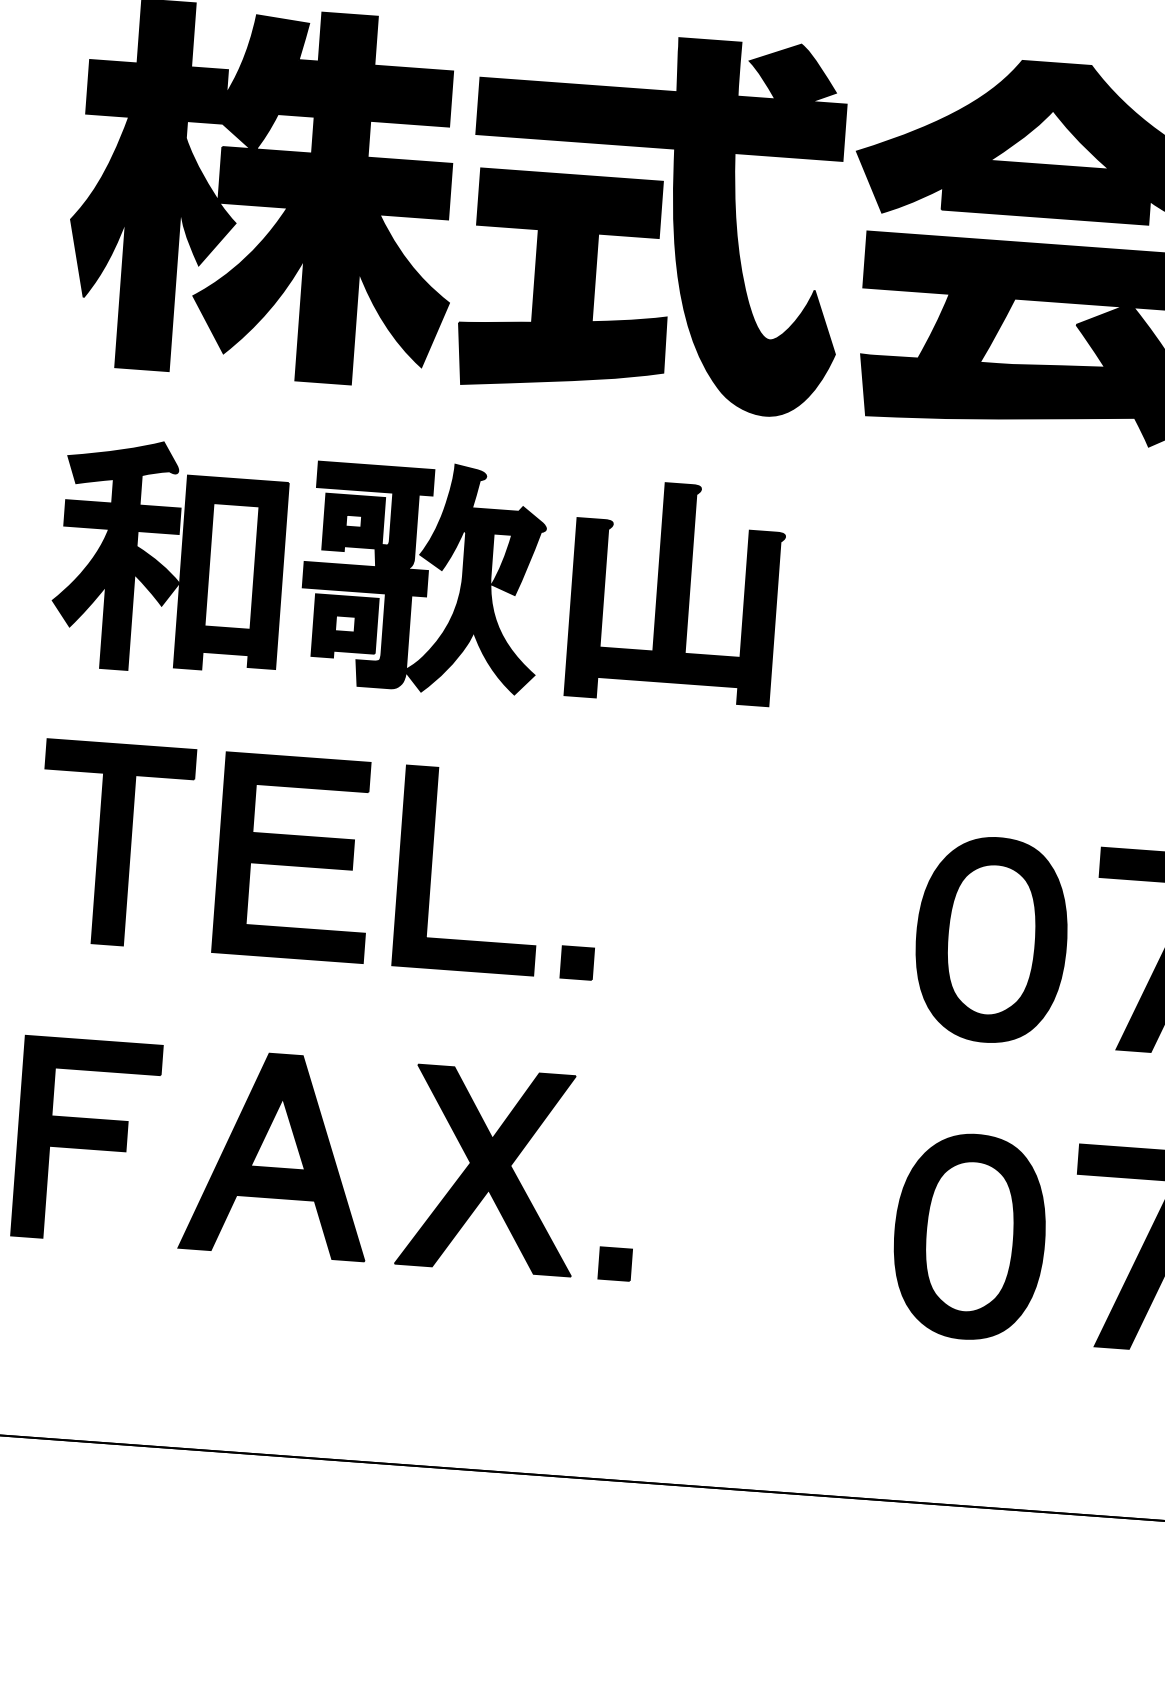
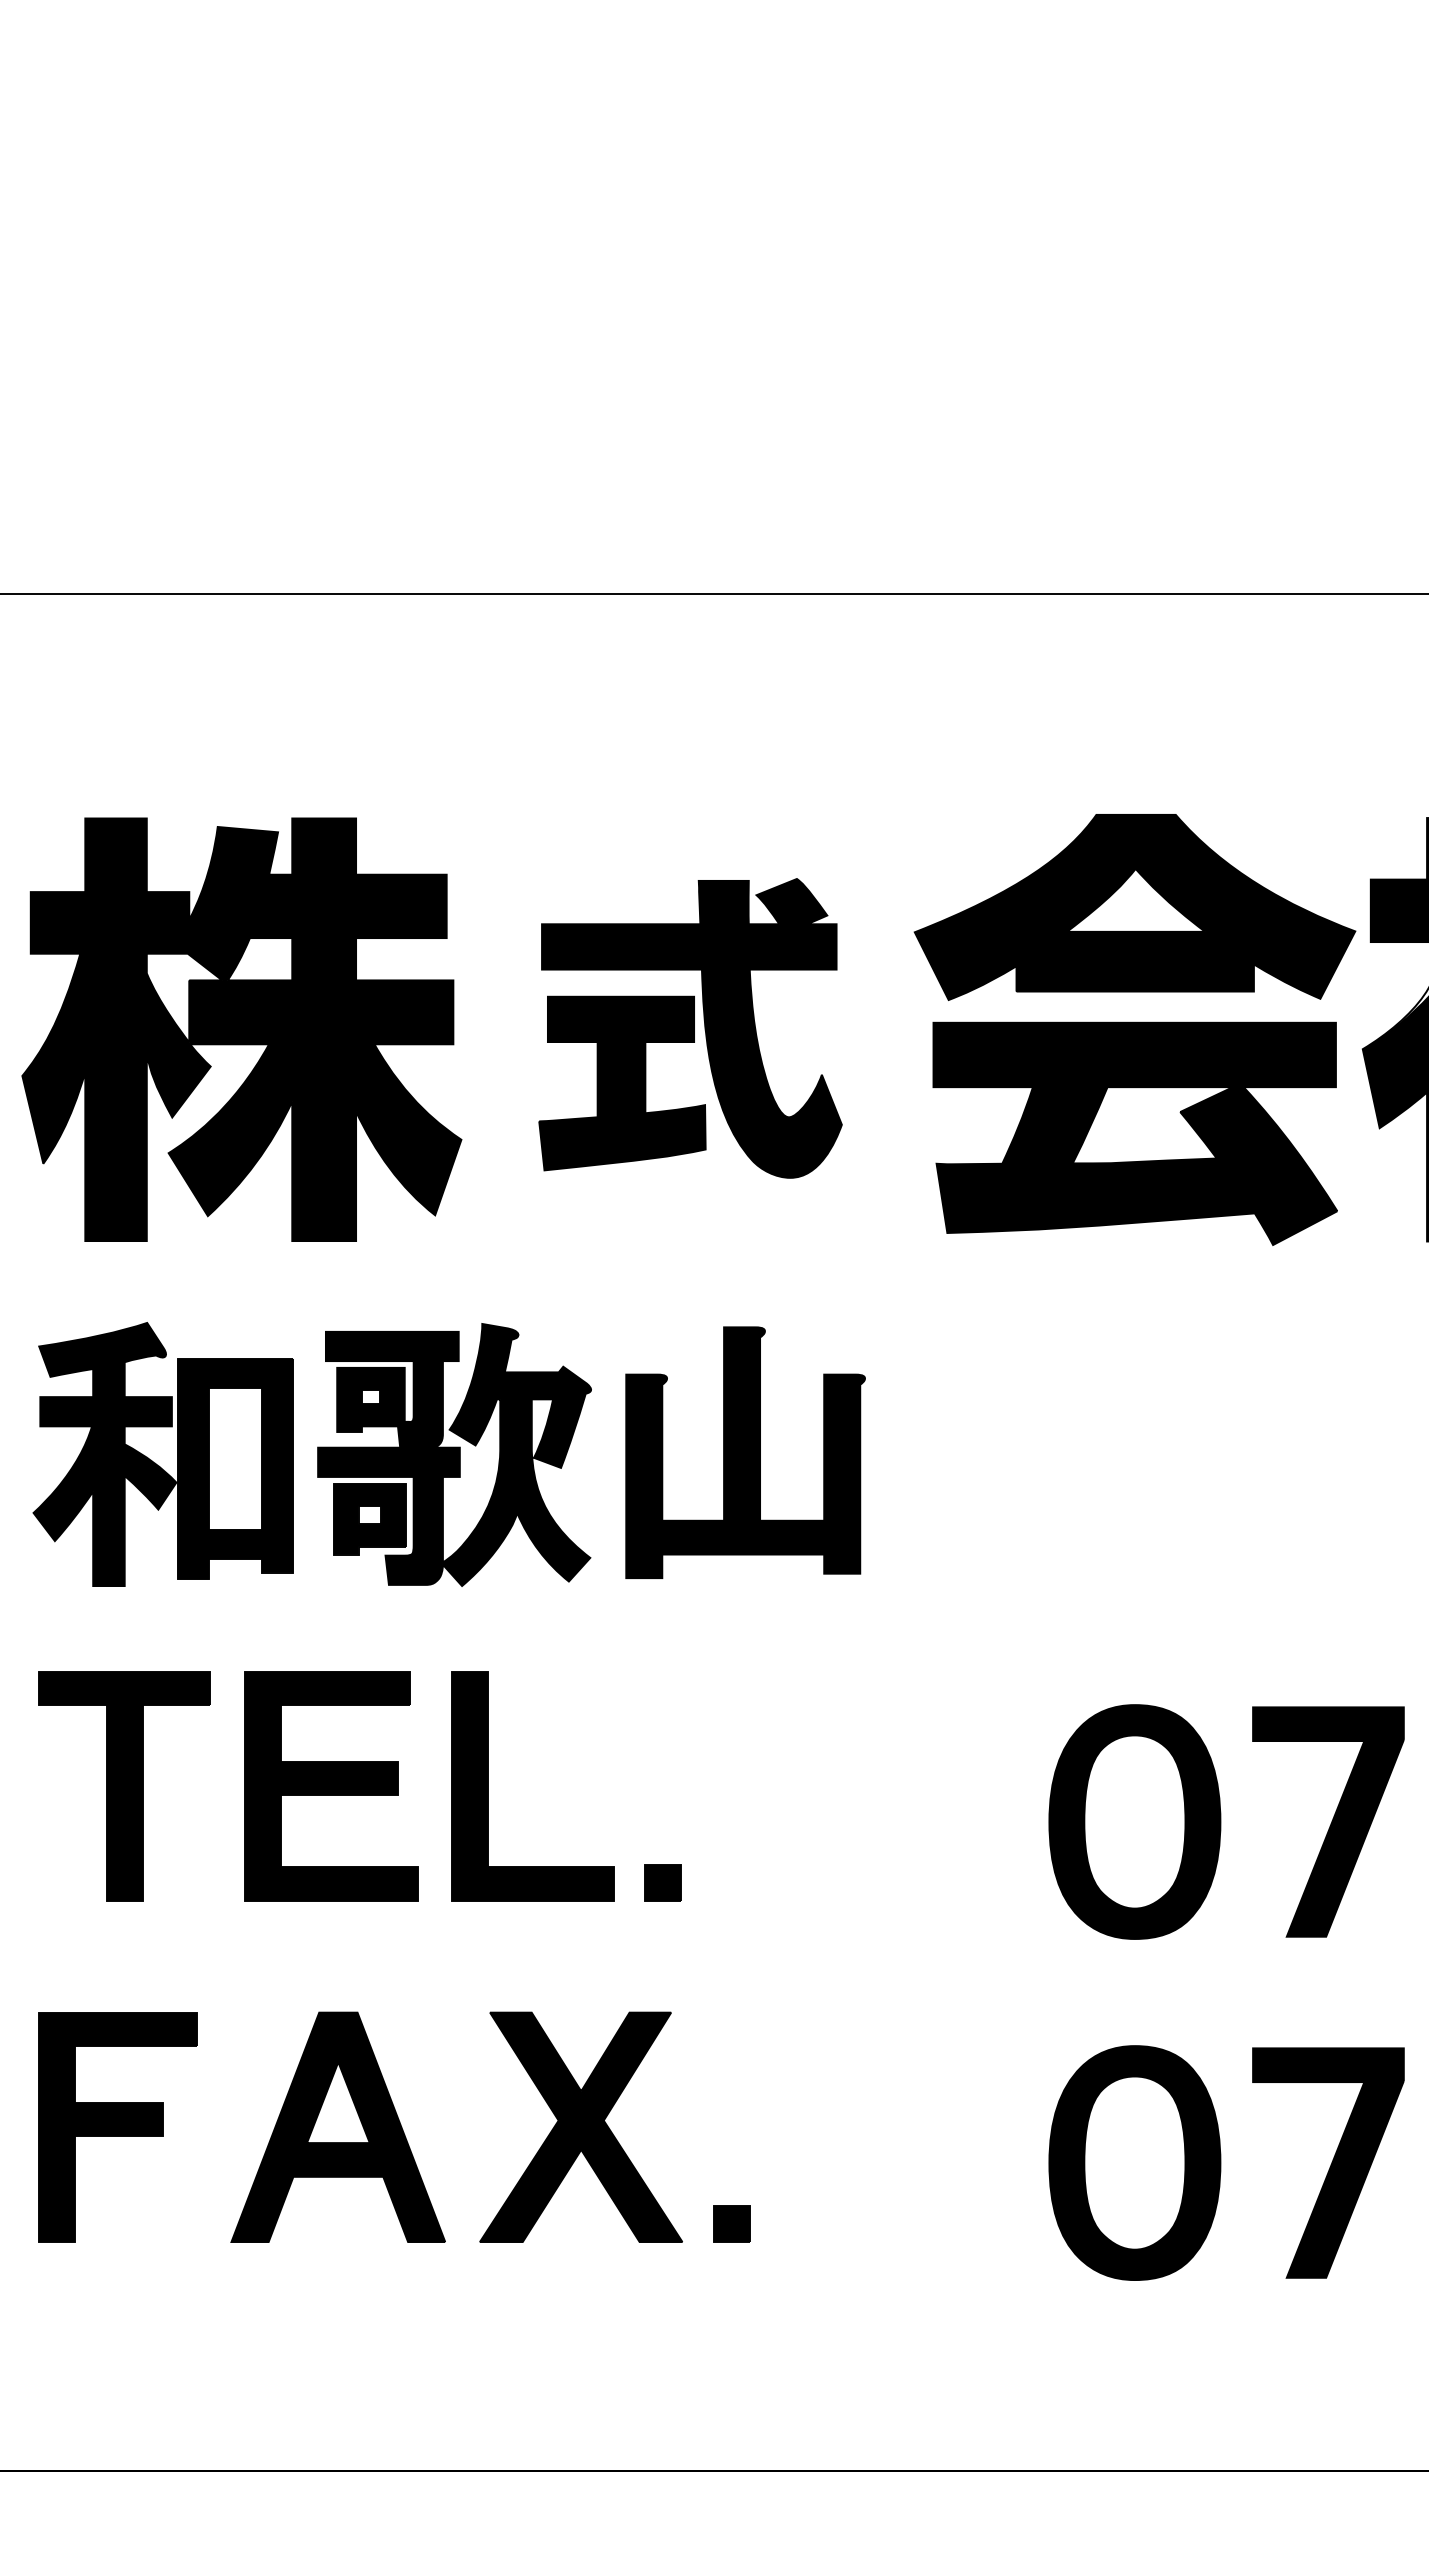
part: (655, 220) -> (690, 1028), size x0.7

